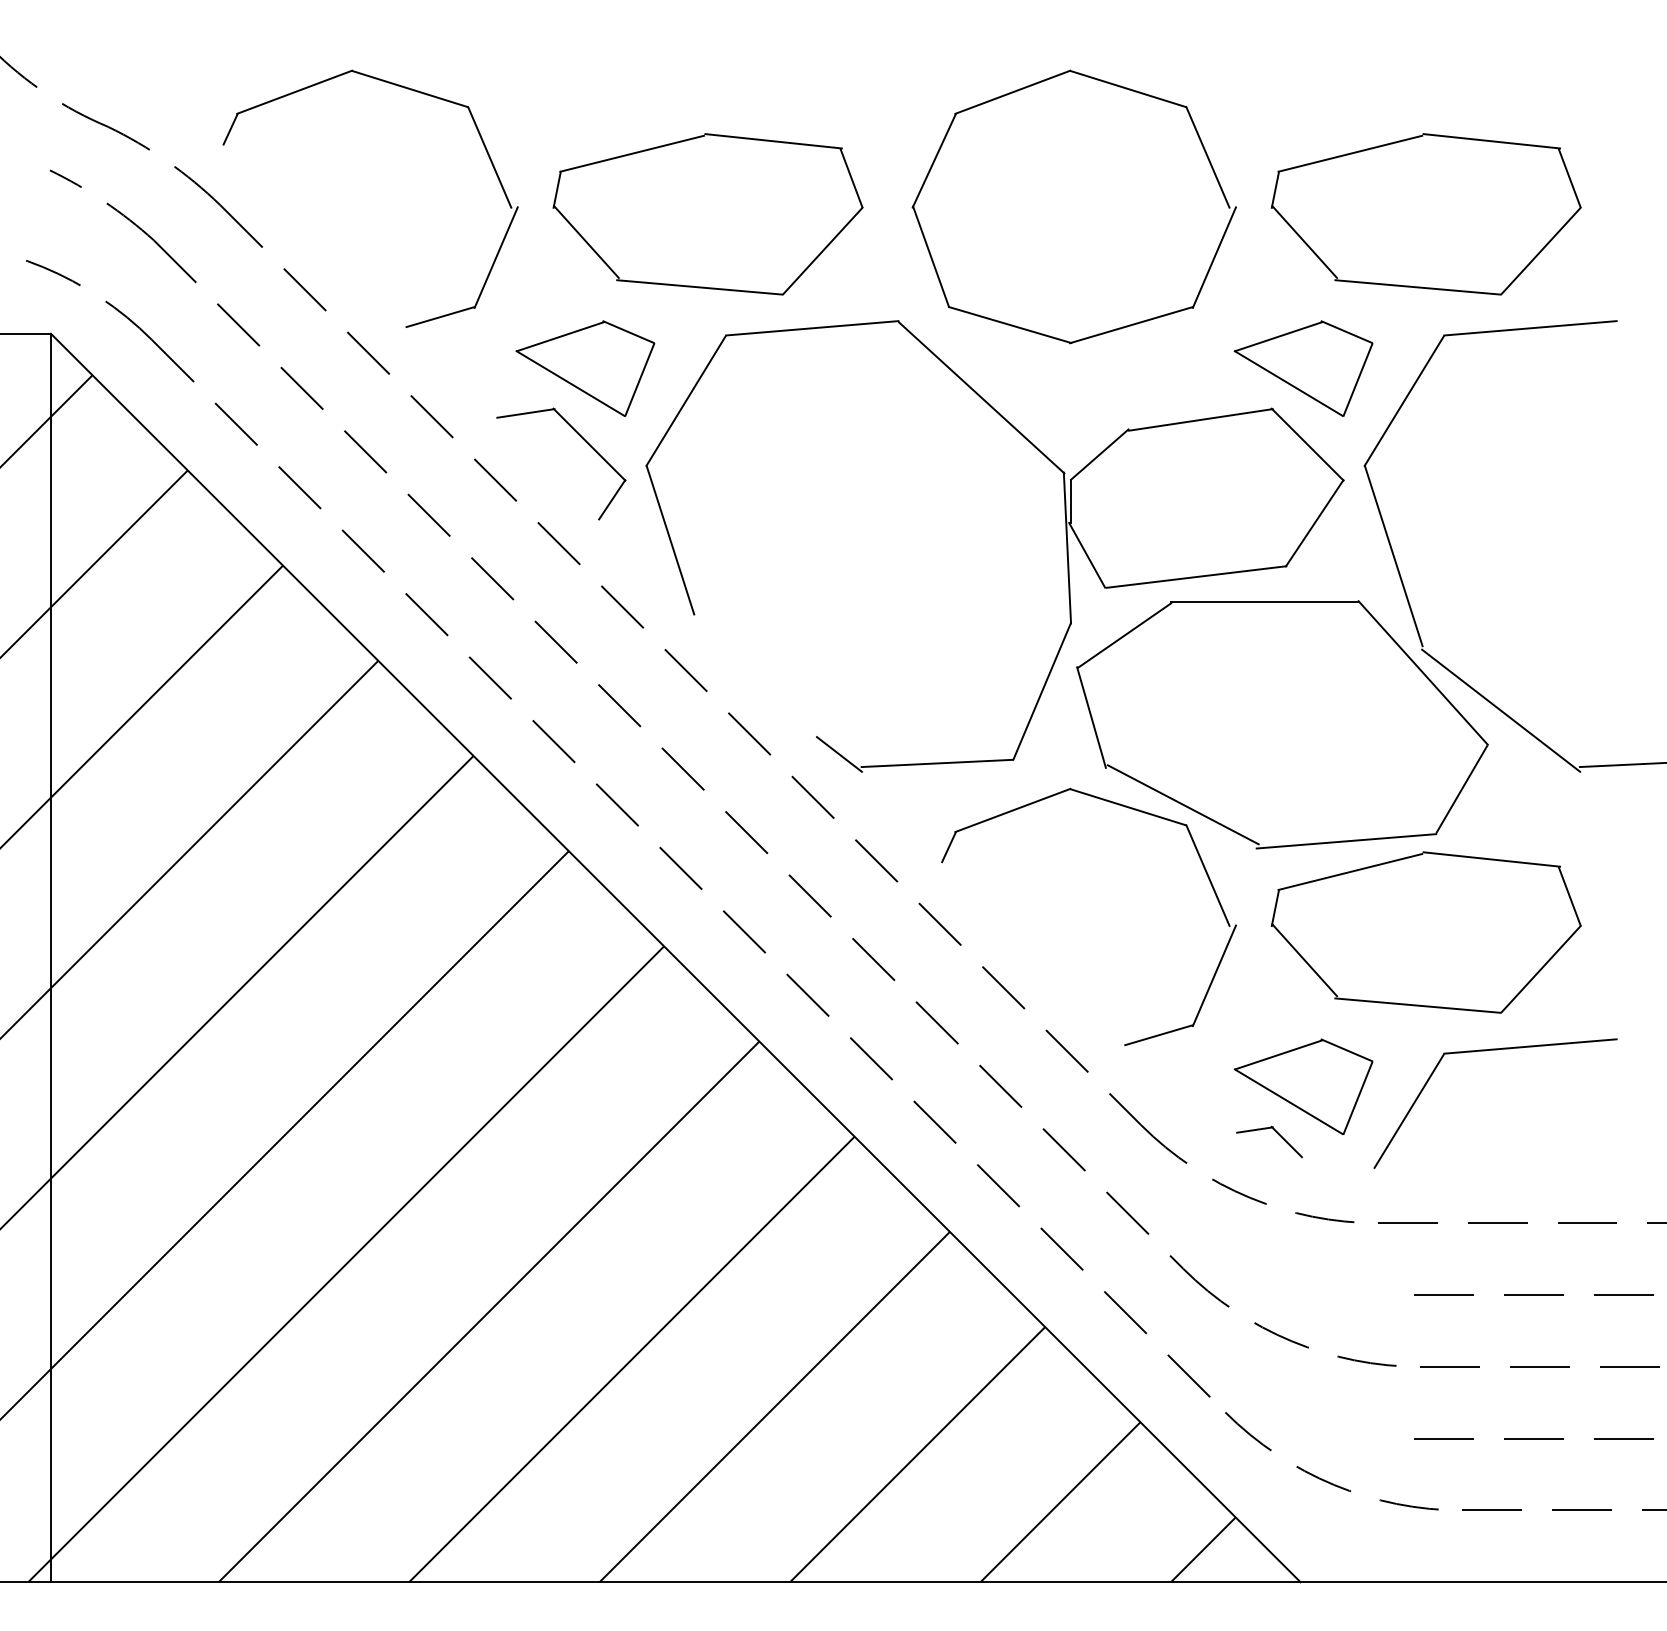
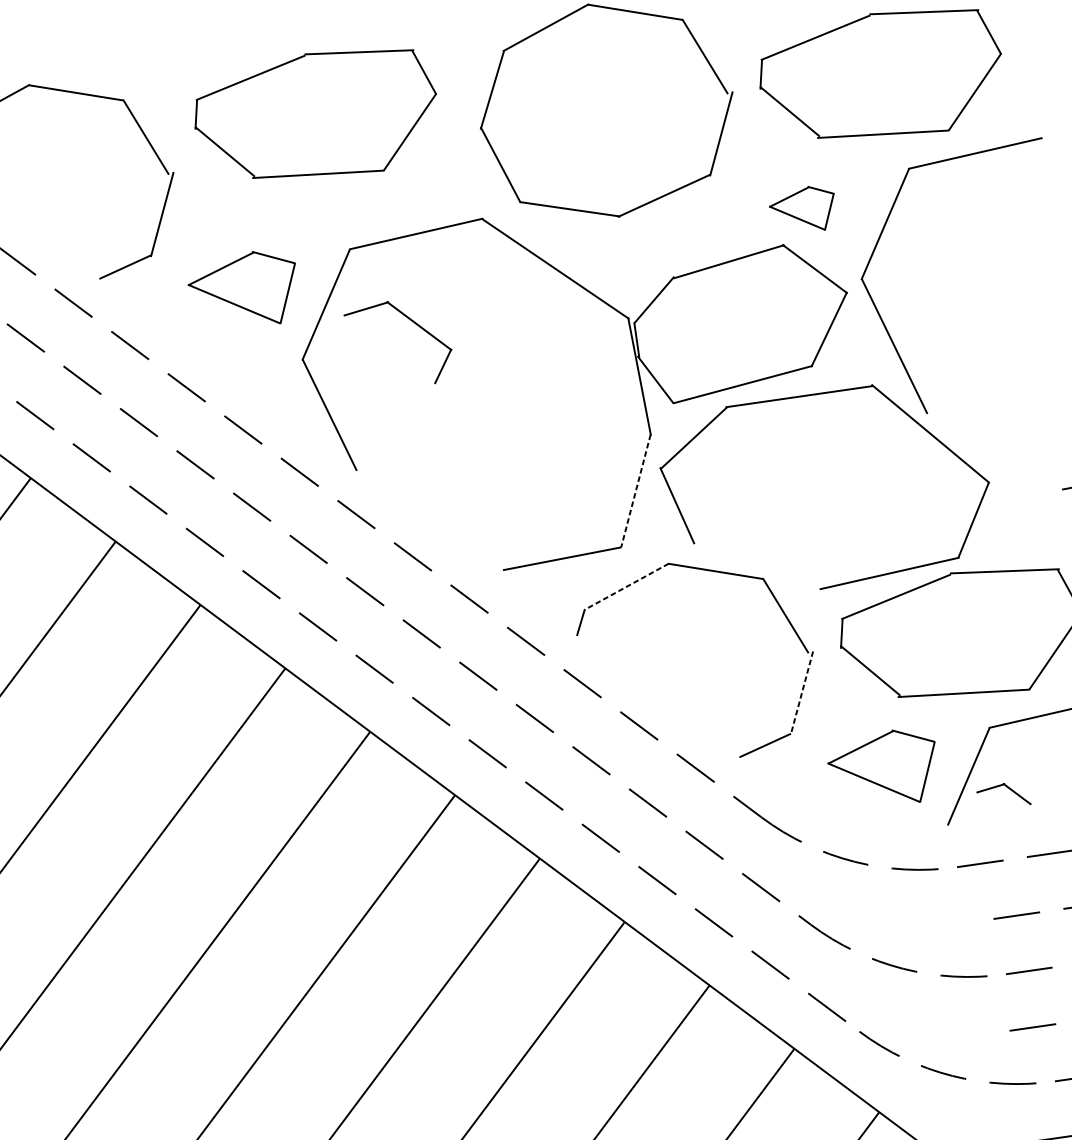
part: (707, 214) -> (316, 116), moved
part: (1303, 368) -> (803, 210), size x0.6
part: (583, 440) -> (414, 323), moved
line: (1041, 691) -> (635, 491), solid -> dashed
line: (1501, 710) -> (995, 454), removed
line: (838, 754) -> (484, 562), removed
line: (1182, 804) -> (757, 563), removed
line: (1012, 810) -> (626, 586), solid -> dashed
line: (1214, 975) -> (801, 692), solid -> dashed
part: (1276, 1133) -> (1008, 788), moved

